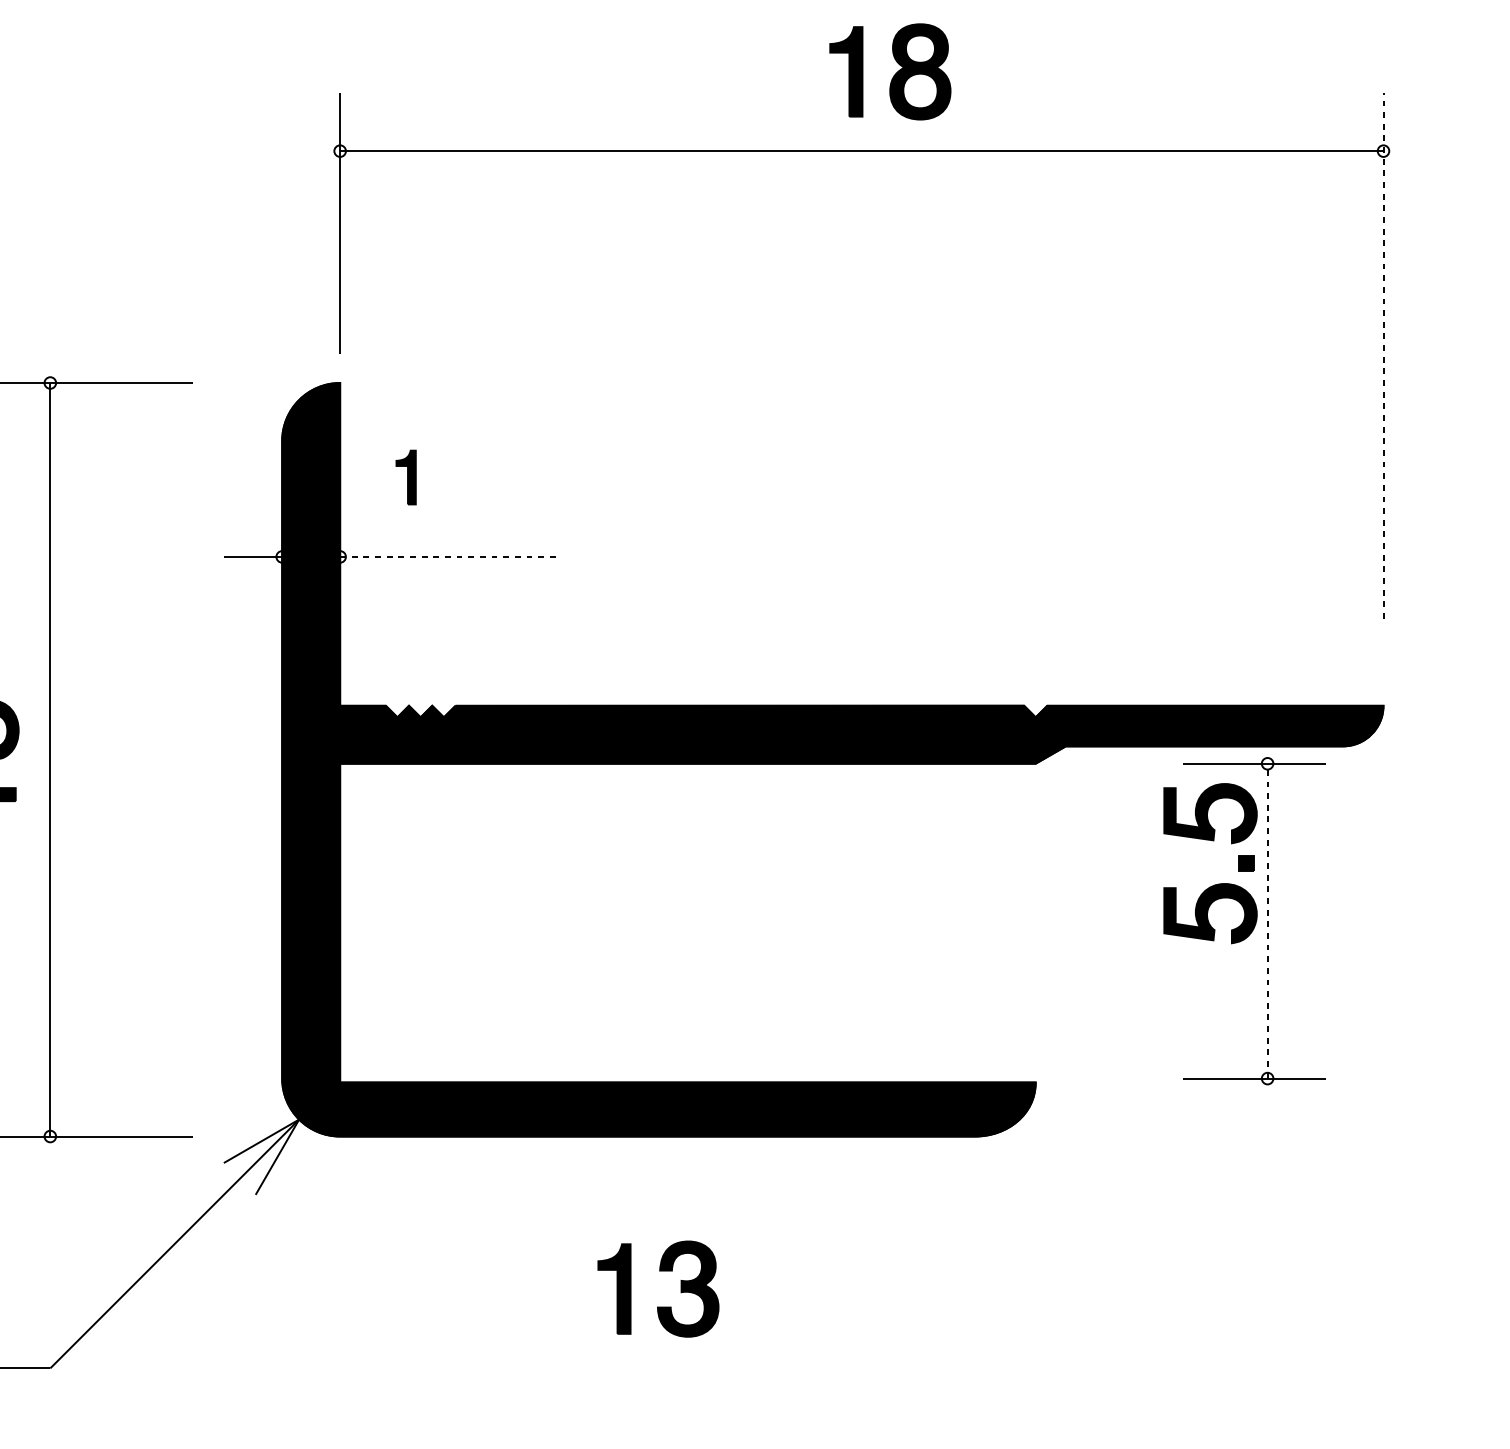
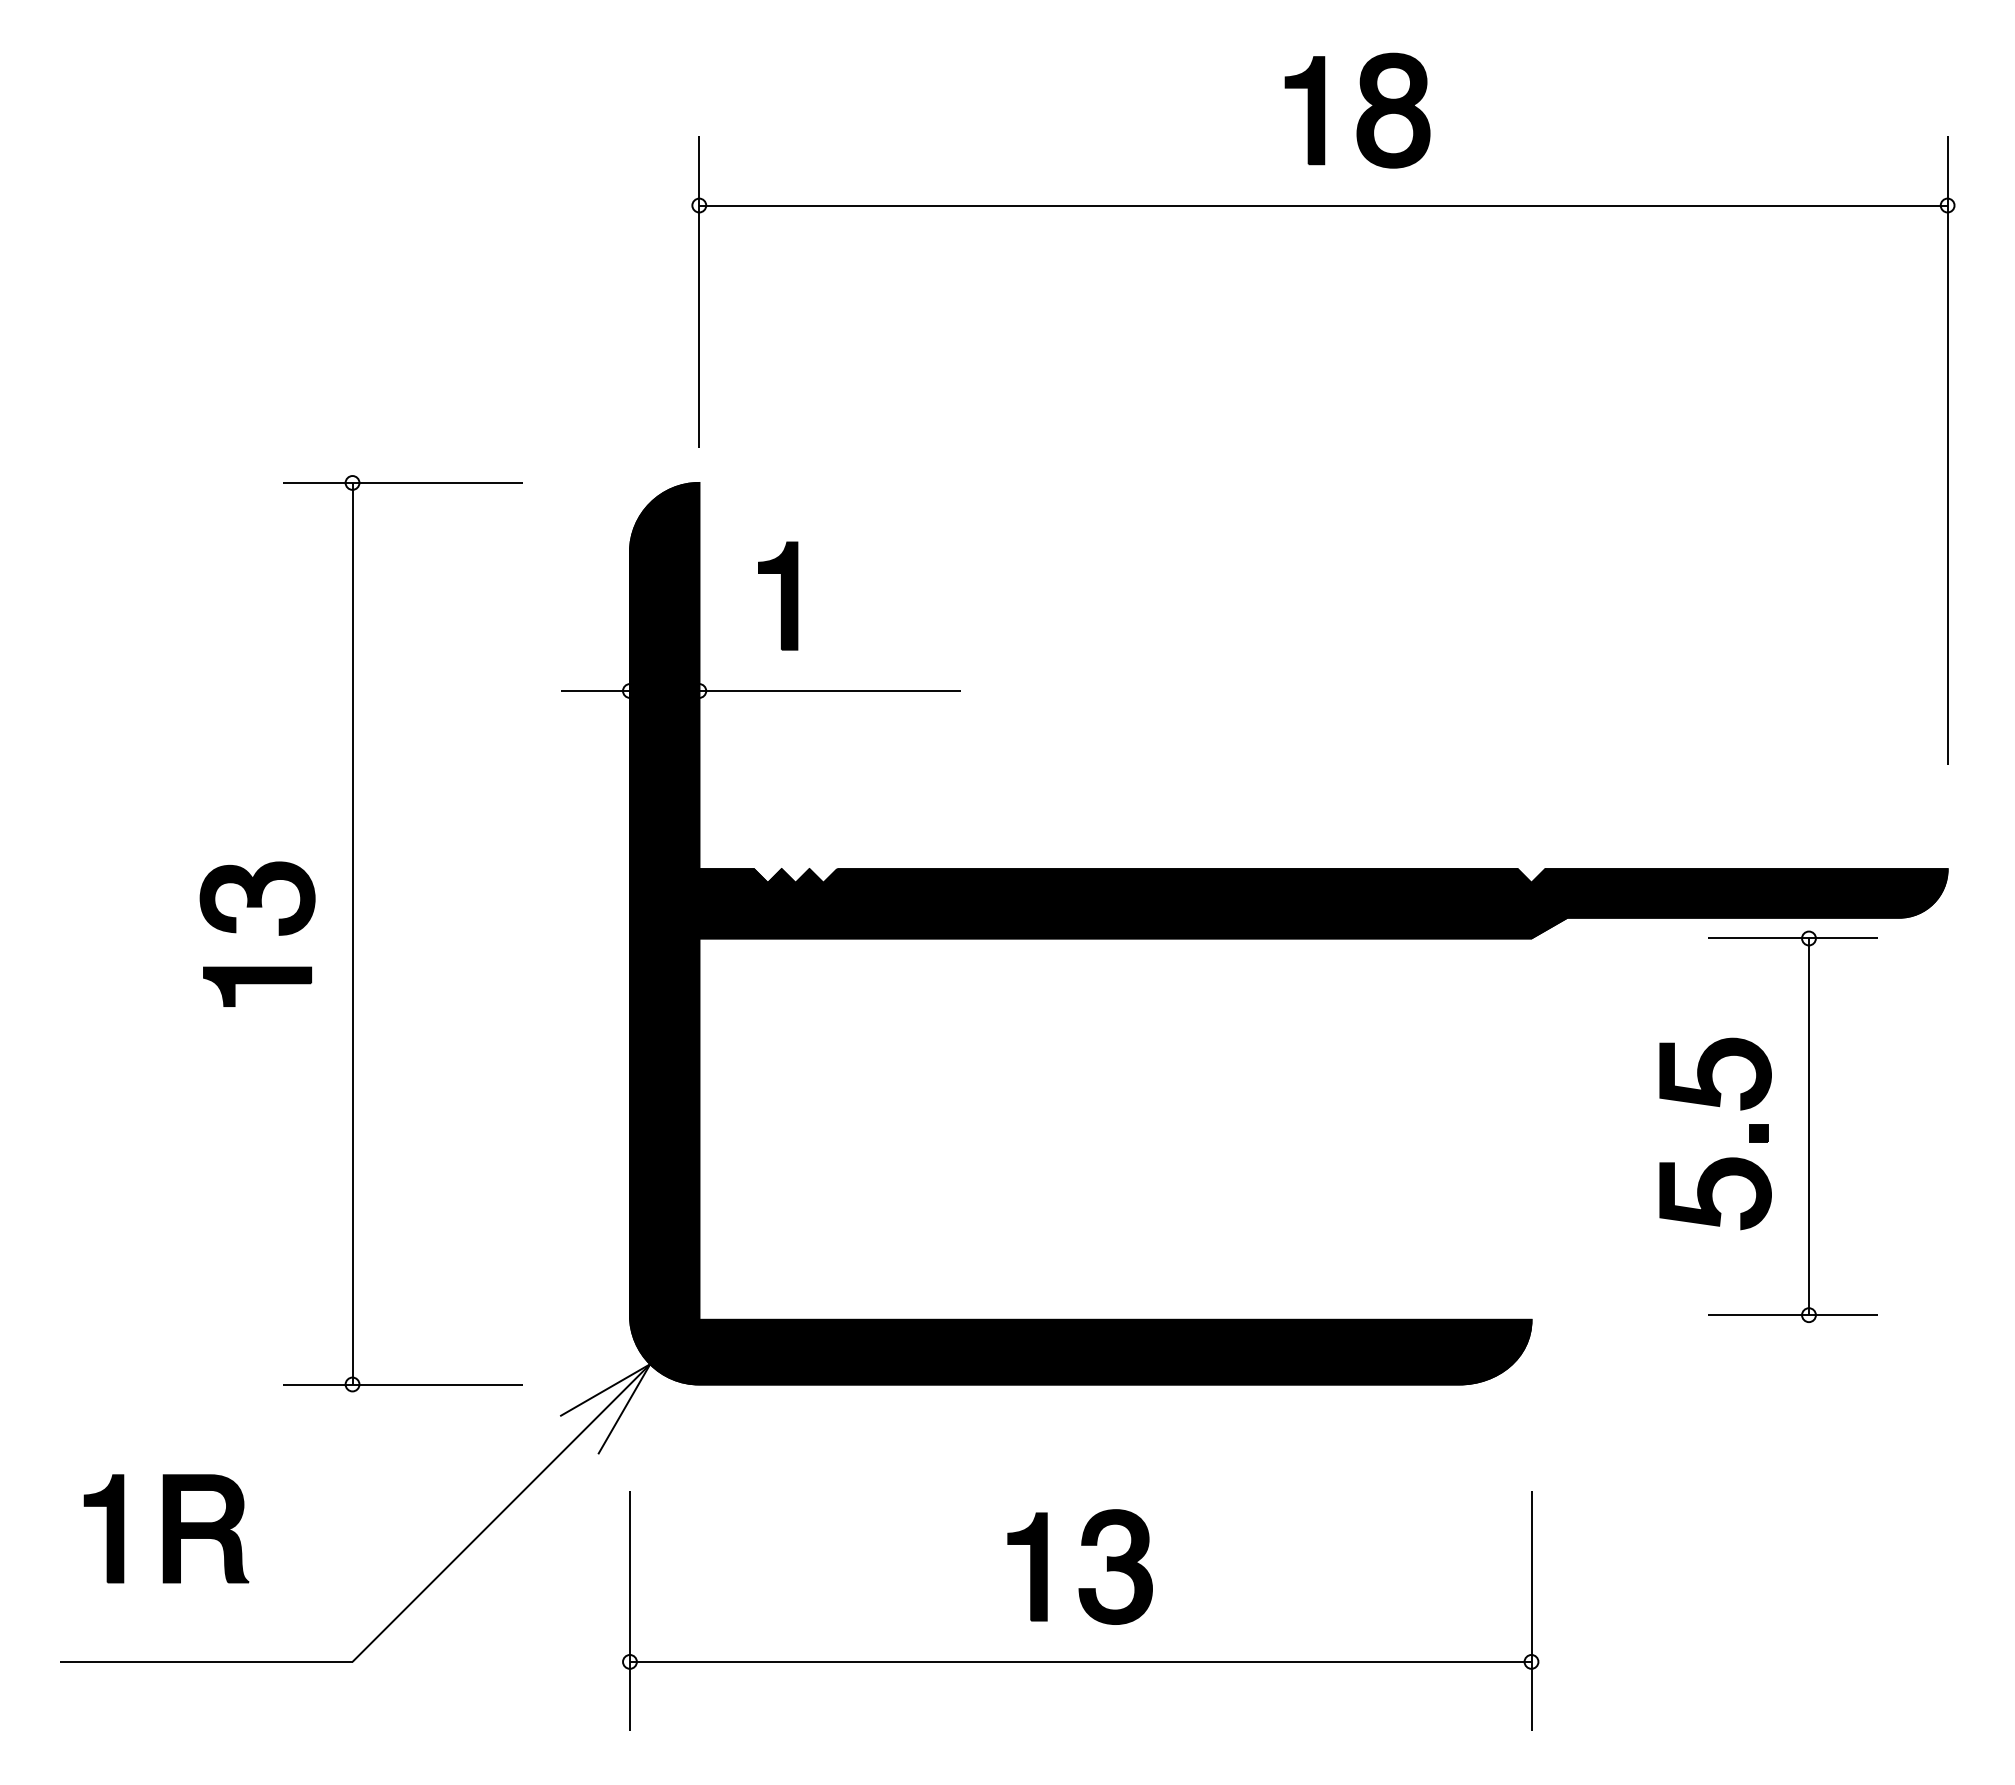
line: (1383, 355) -> (1947, 450), dashed -> solid
part: (406, 477) -> (778, 595), size x1.67
line: (449, 557) -> (830, 691), dashed -> solid
part: (1216, 884) -> (1722, 1158), moved
line: (1267, 920) -> (1808, 1126), dashed -> solid
part: (658, 1368) -> (1080, 1661), added

